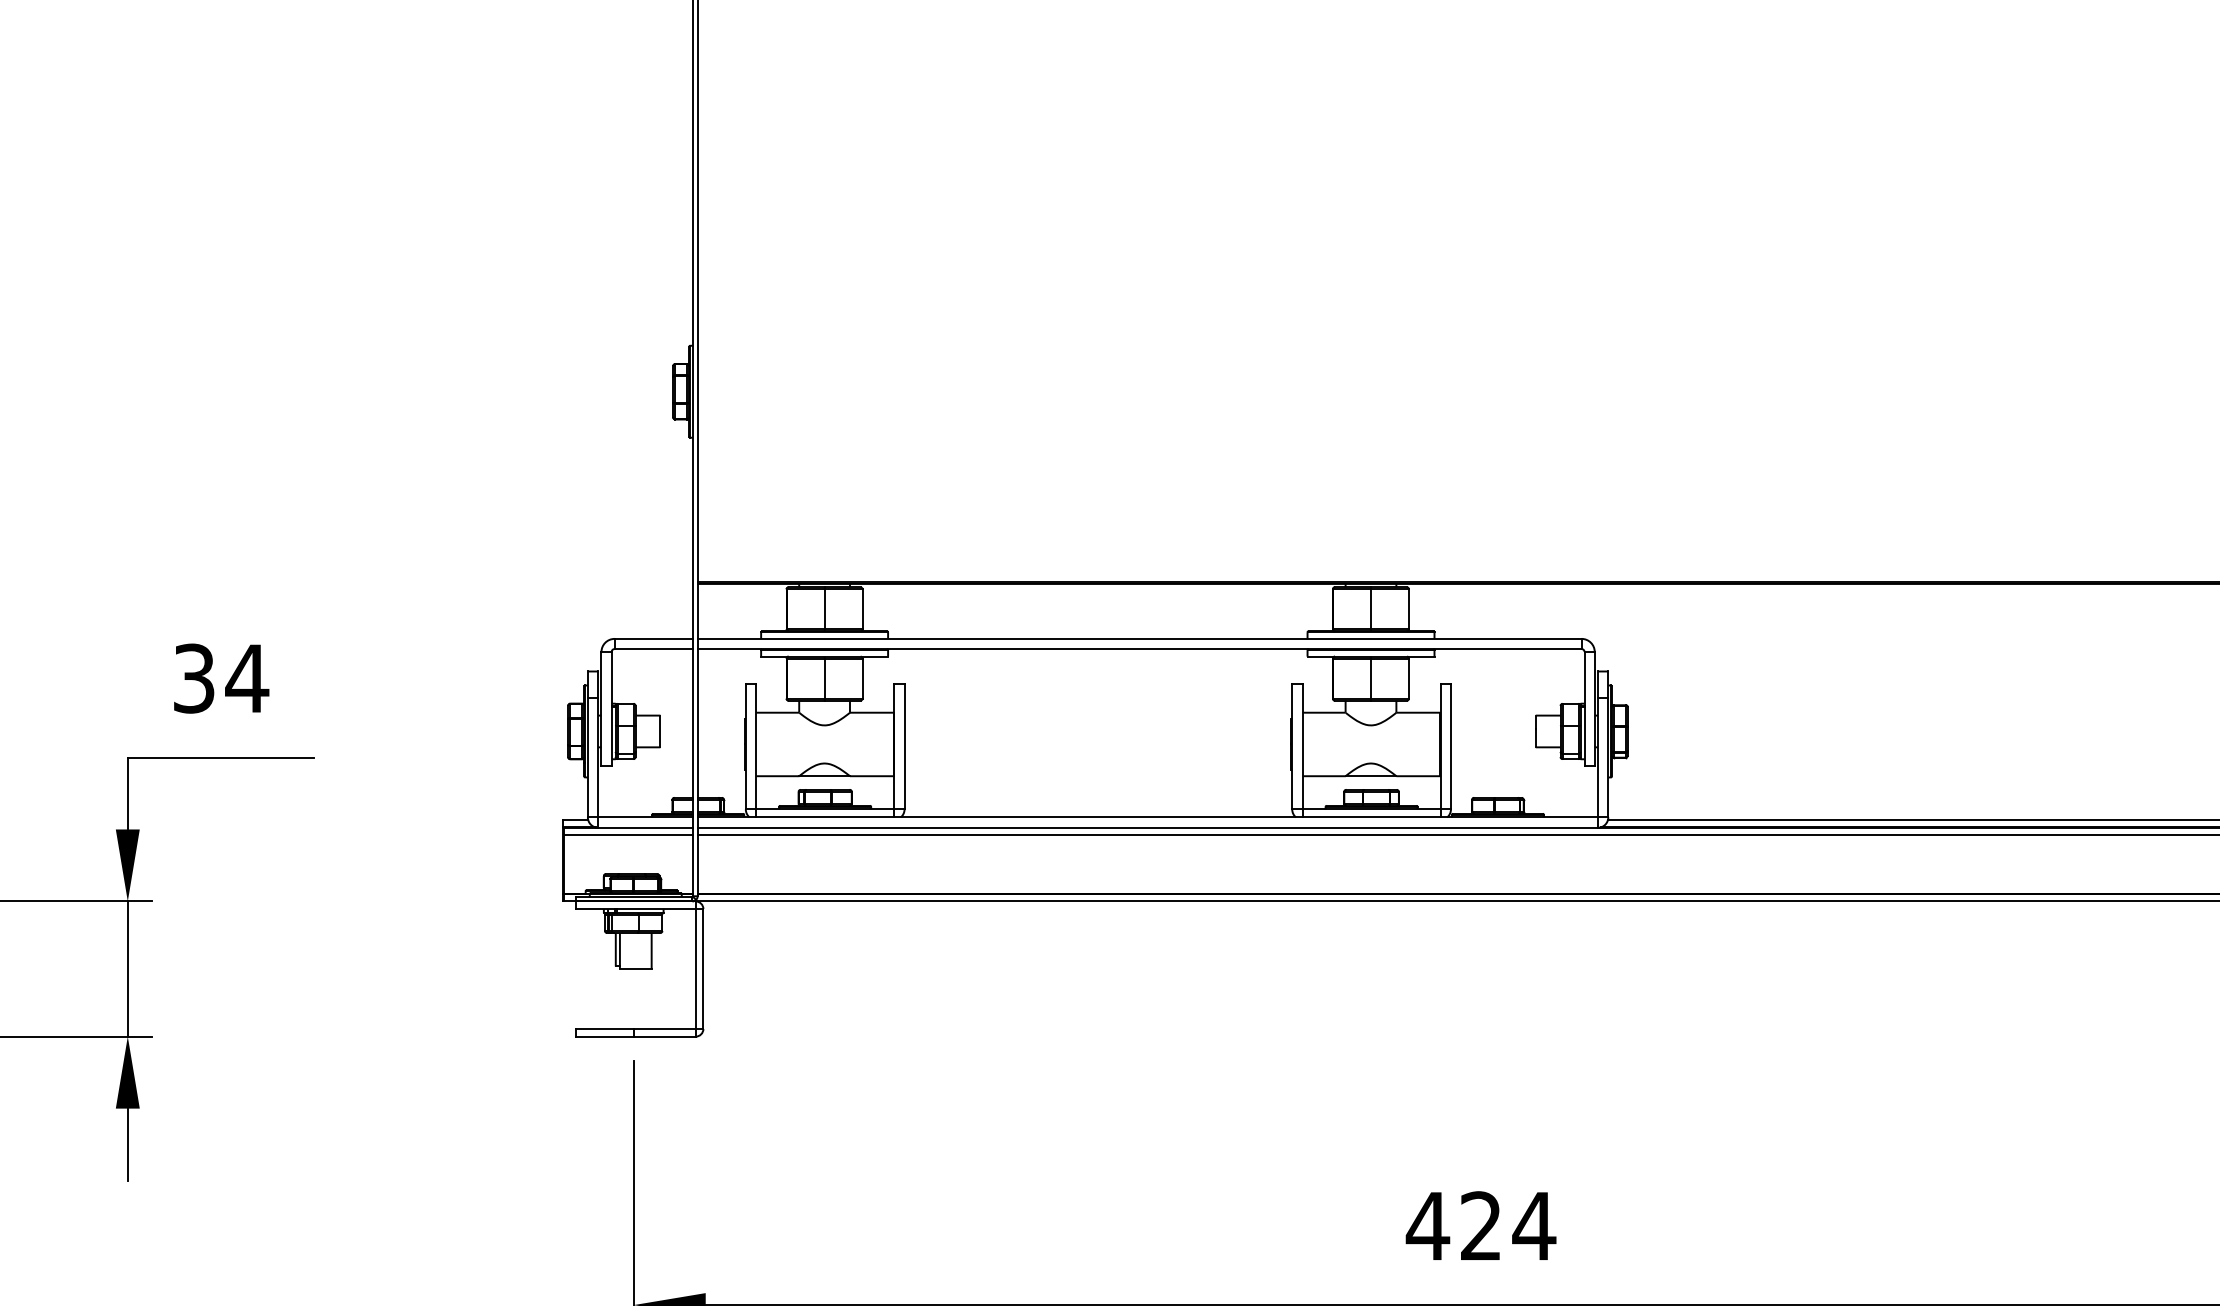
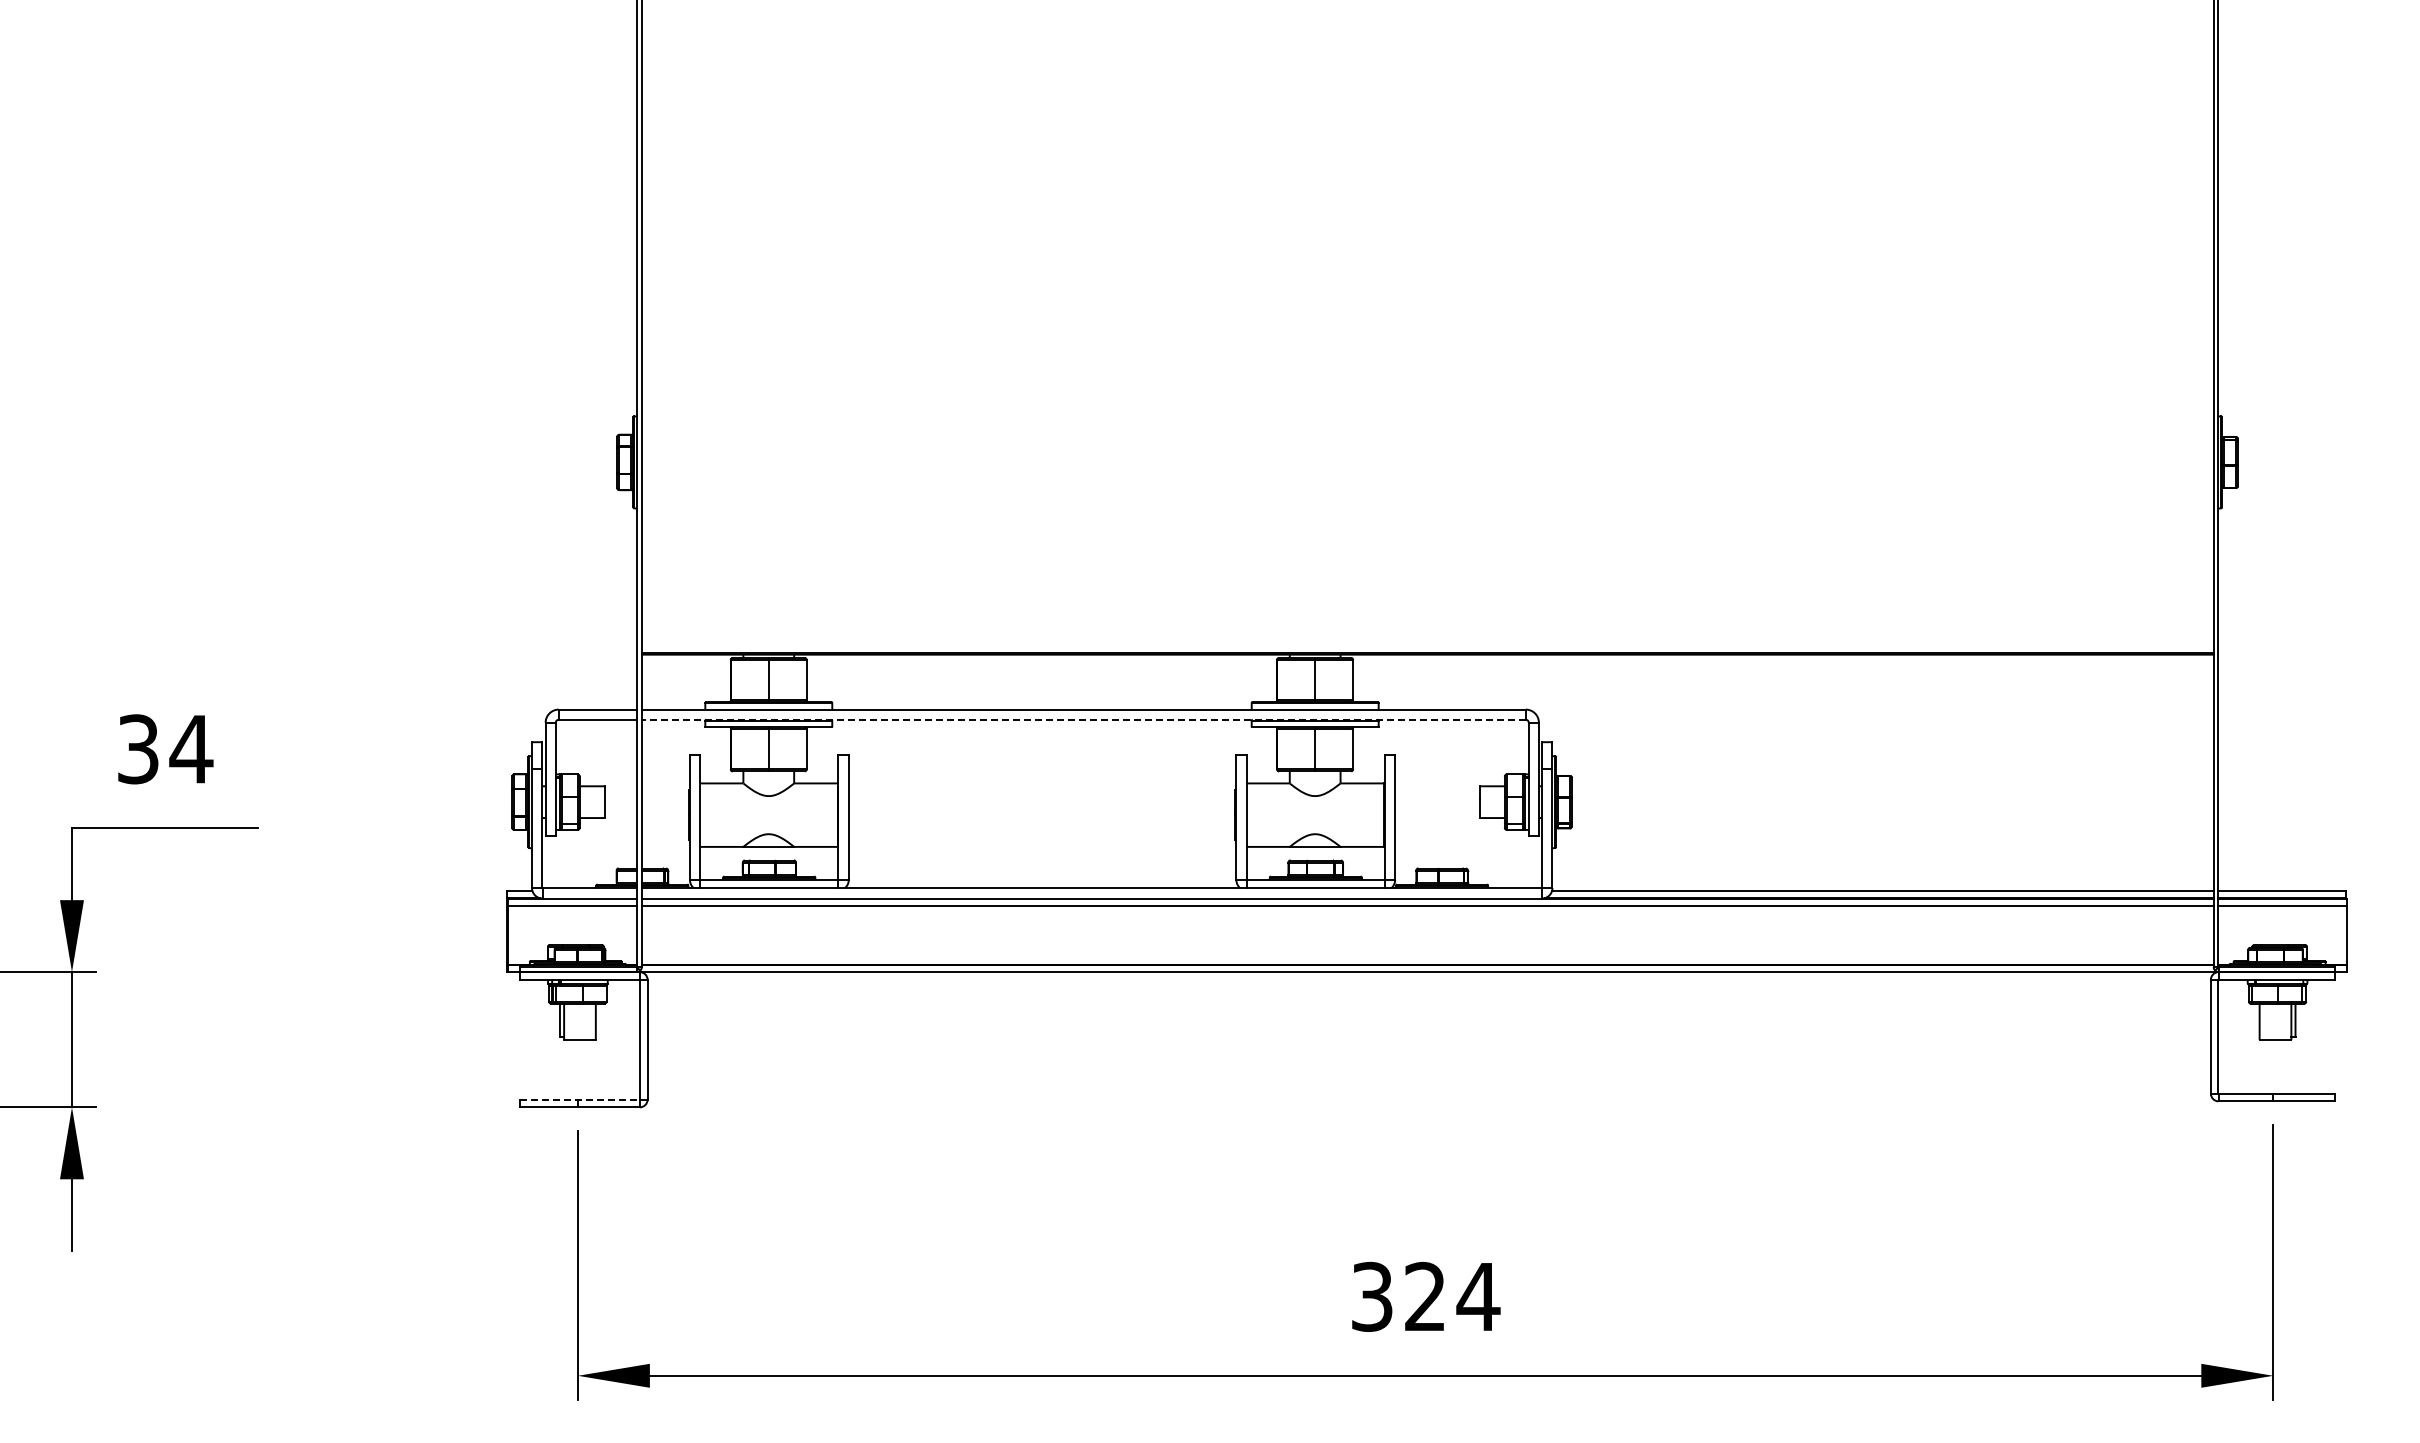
line: (1139, 648) -> (1083, 719), solid -> dashed
line: (635, 1028) -> (579, 1099), solid -> dashed
text: (1428, 1225) -> (1372, 1296), 424 -> 324

